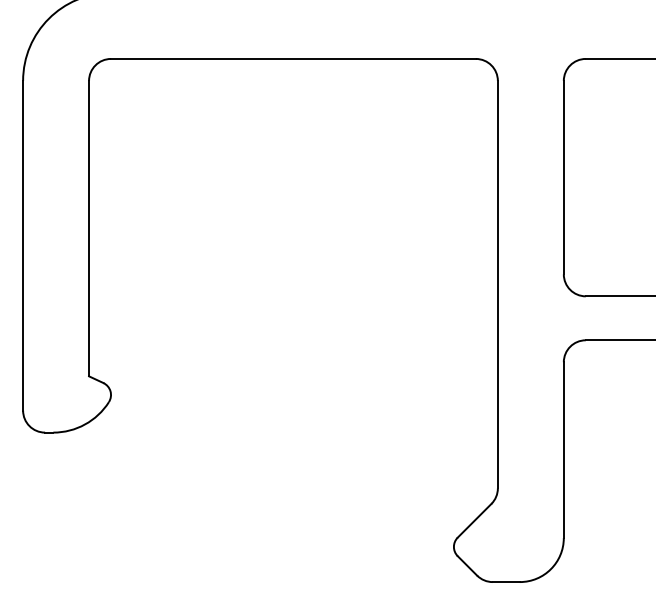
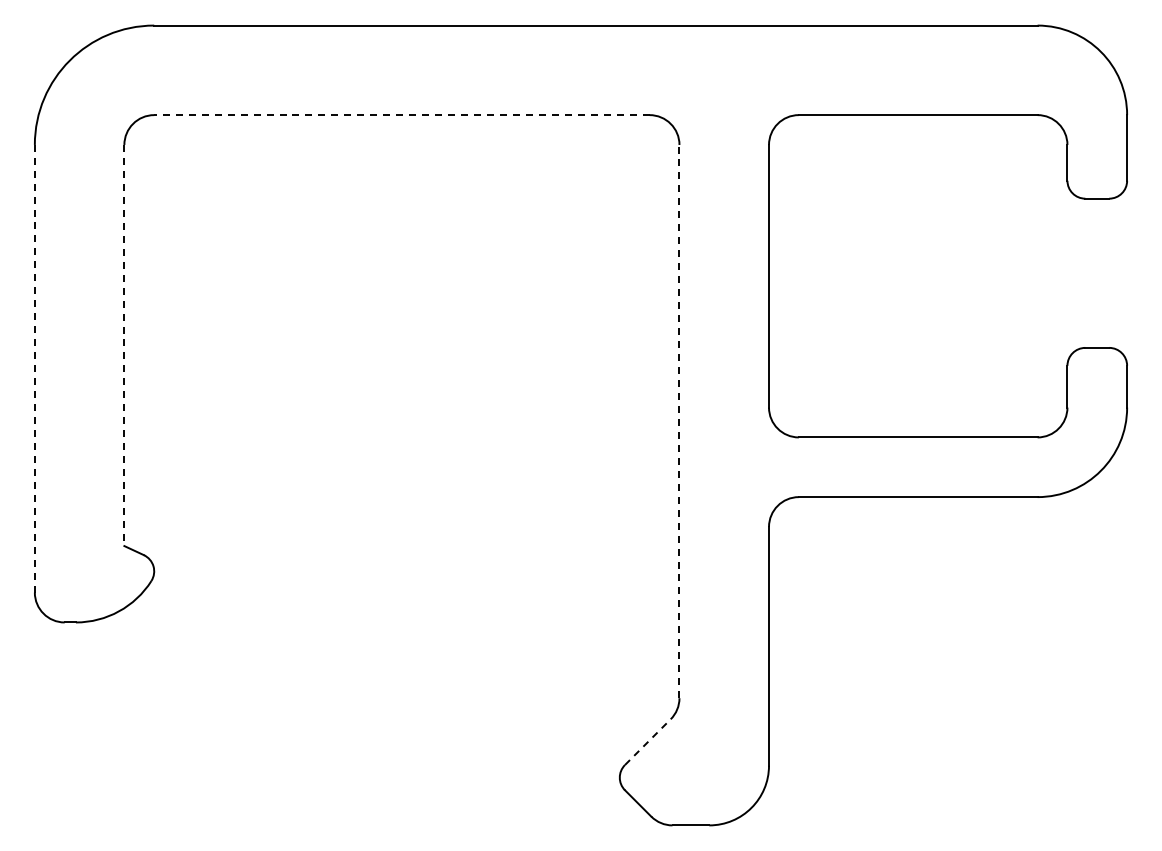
line: (293, 59) -> (401, 115), solid -> dashed
line: (89, 228) -> (124, 345), solid -> dashed
line: (22, 245) -> (34, 368), solid -> dashed
line: (497, 284) -> (679, 421), solid -> dashed
line: (475, 520) -> (648, 741), solid -> dashed

